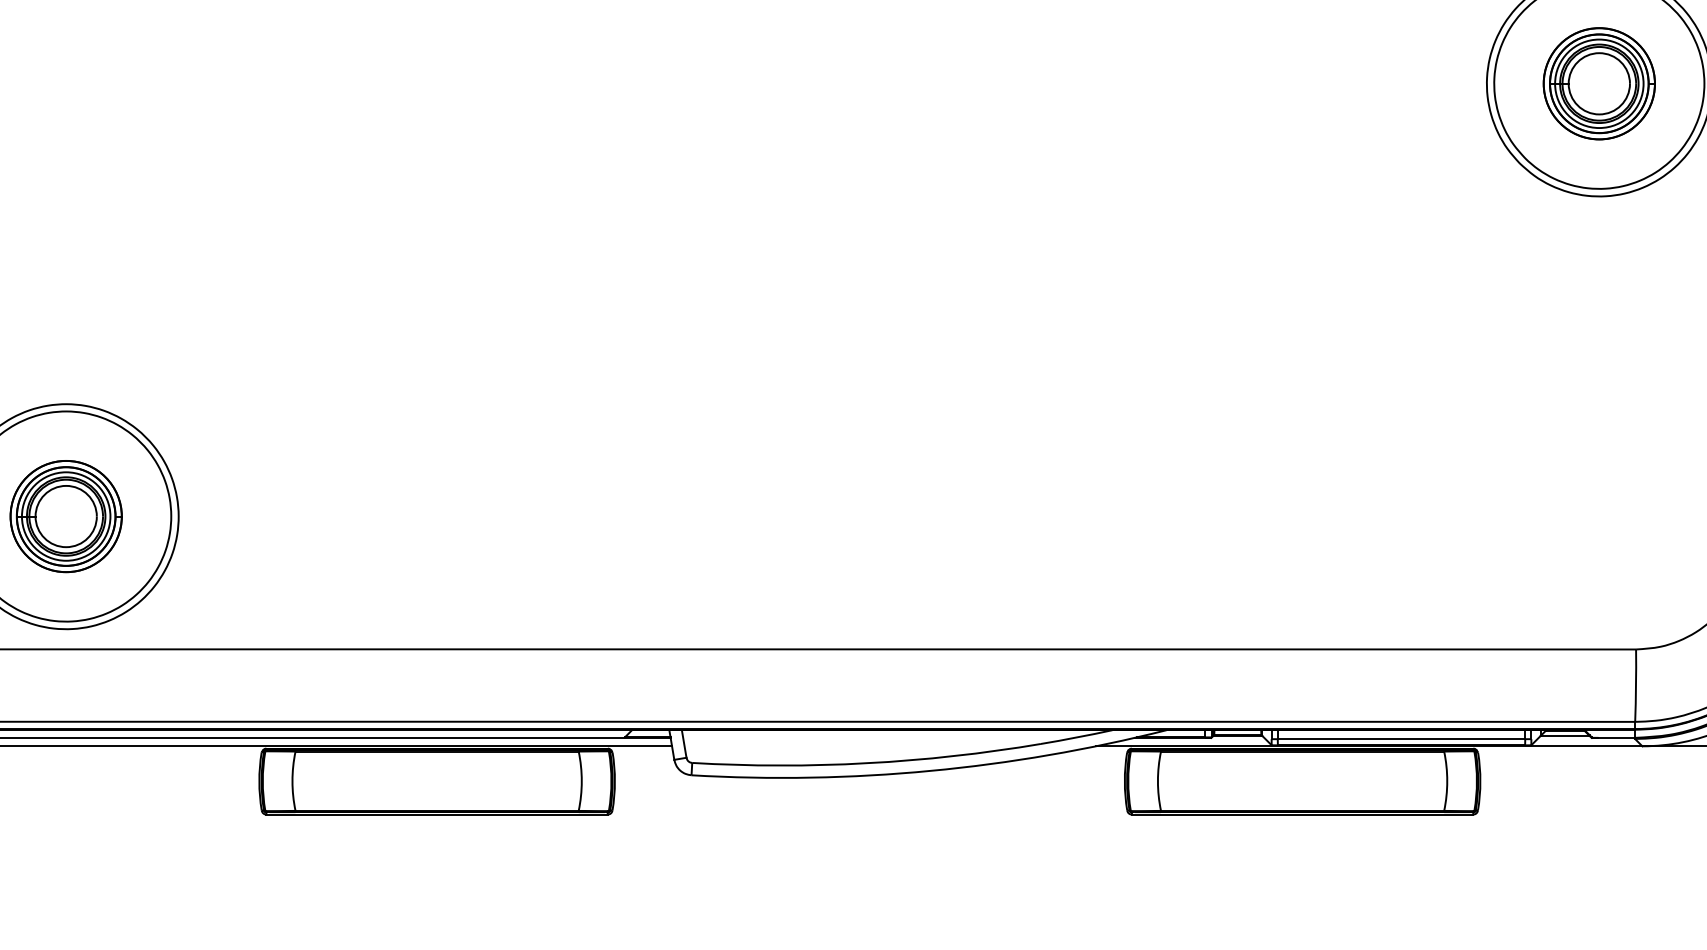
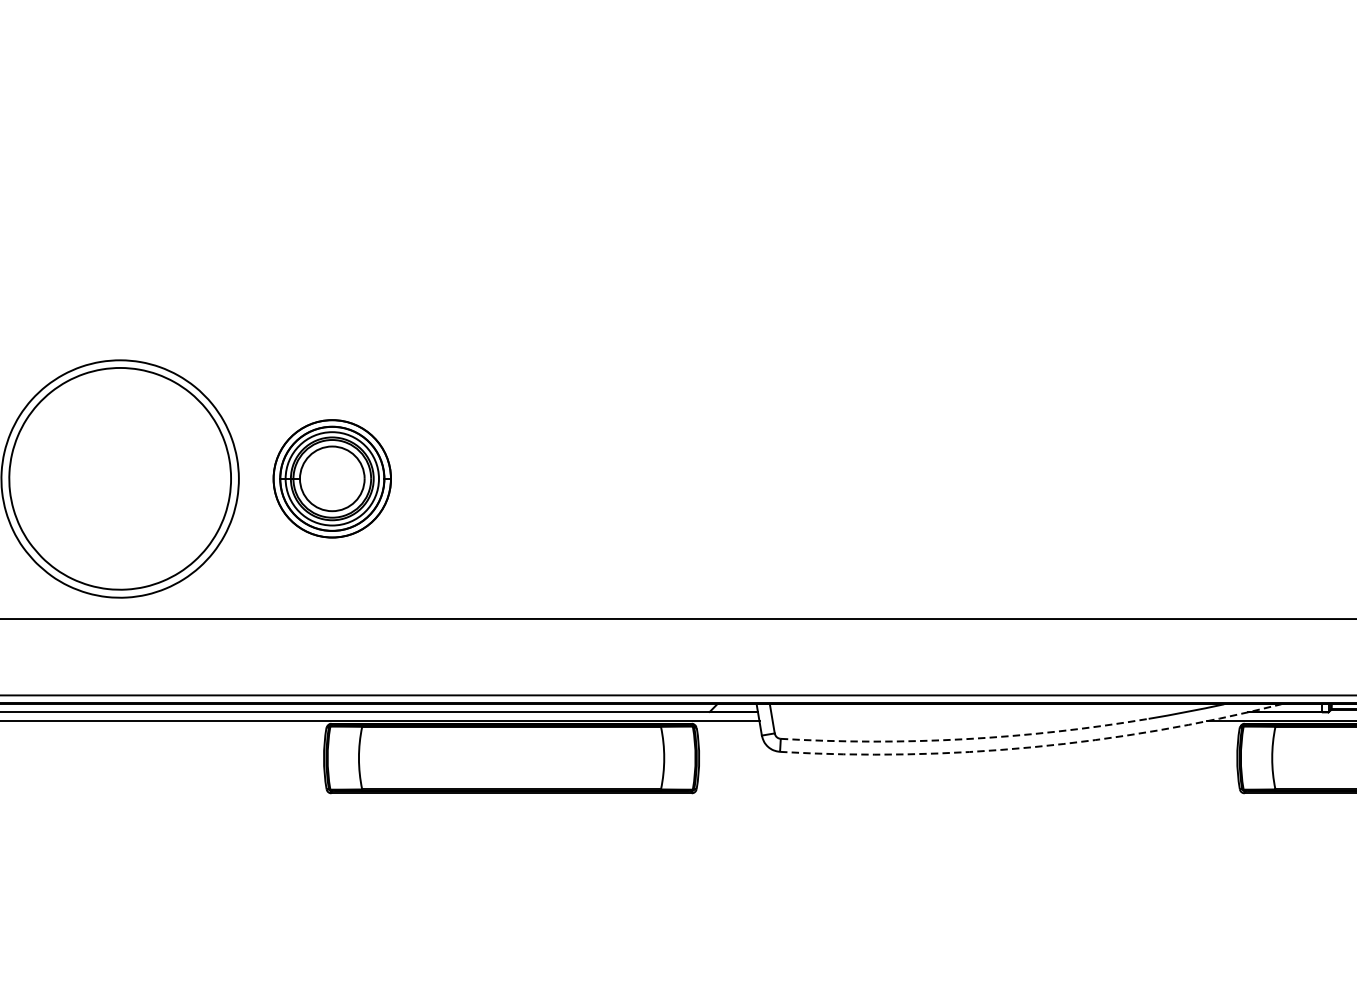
part: (65, 516) -> (331, 478), moved
arc: (867, 763) -> (965, 739), solid -> dashed
arc: (930, 770) -> (1032, 746), solid -> dashed

